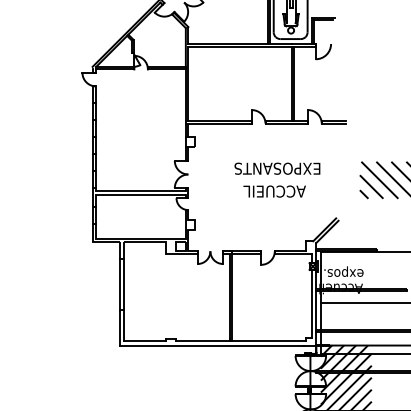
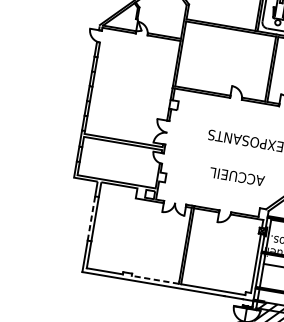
text: (274, 191) -> (236, 176), moved
line: (119, 284) -> (91, 218), solid -> dashed
line: (202, 341) -> (155, 280), solid -> dashed

